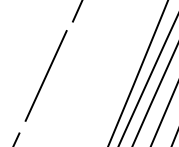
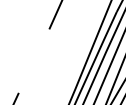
line: (46, 76) -> (34, 60), removed

